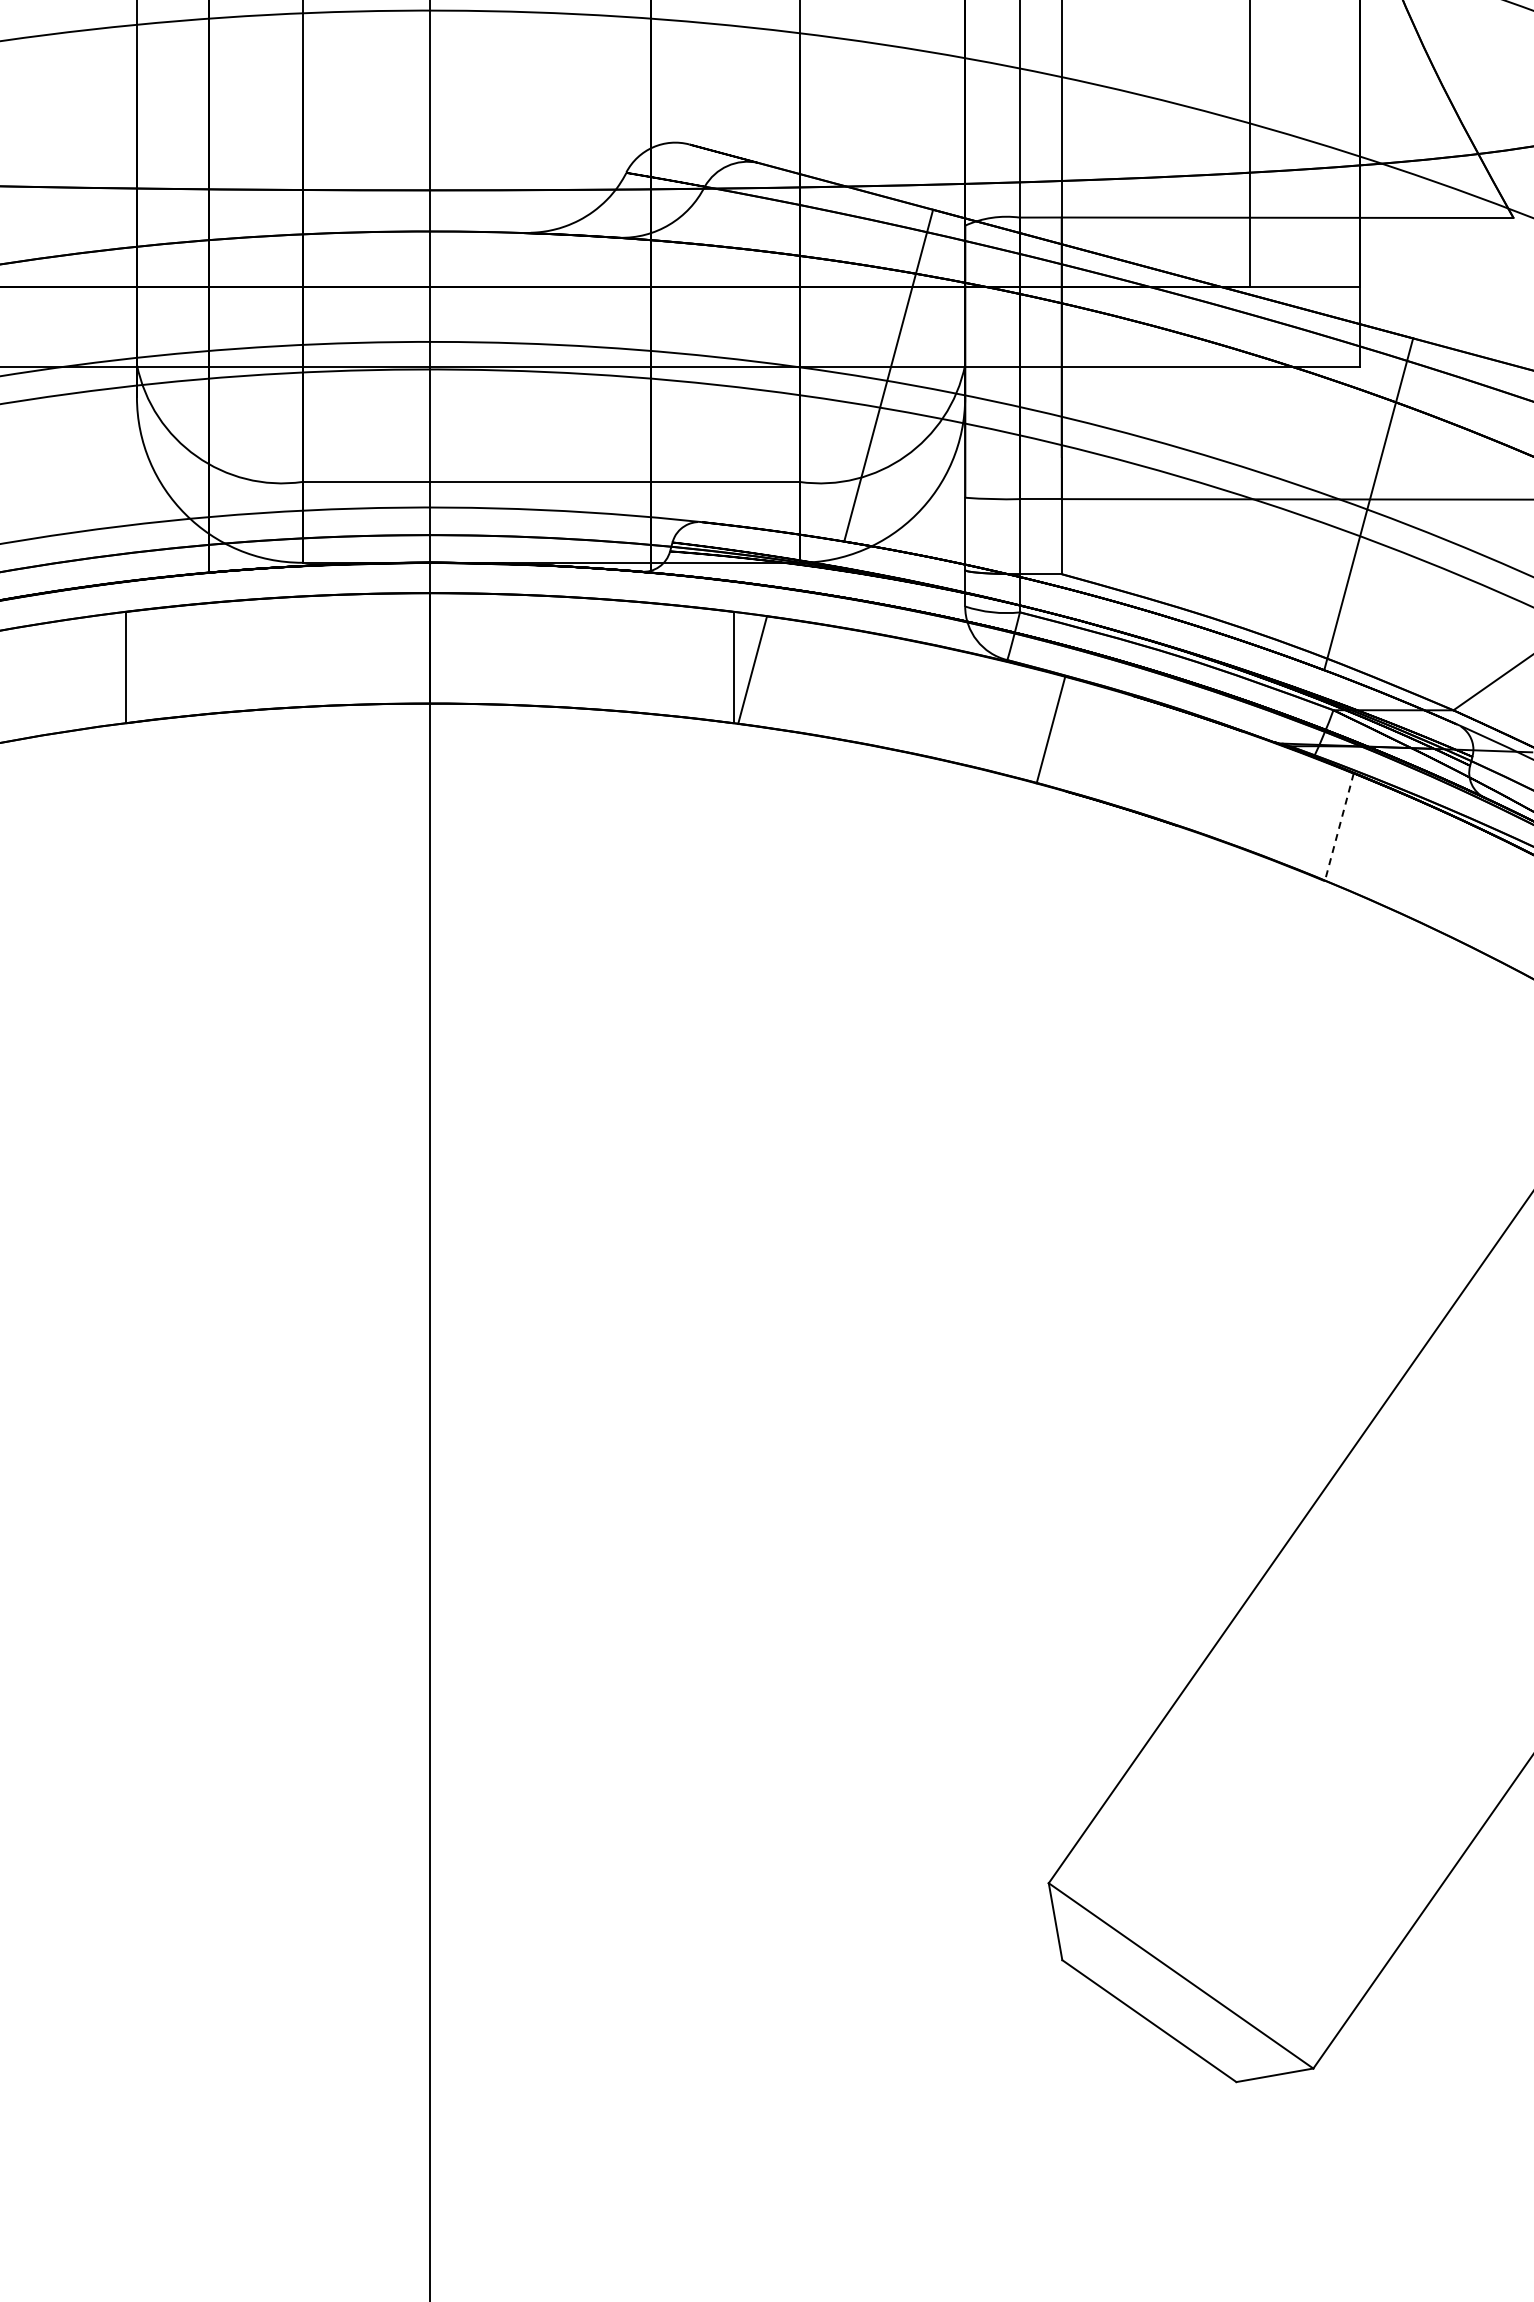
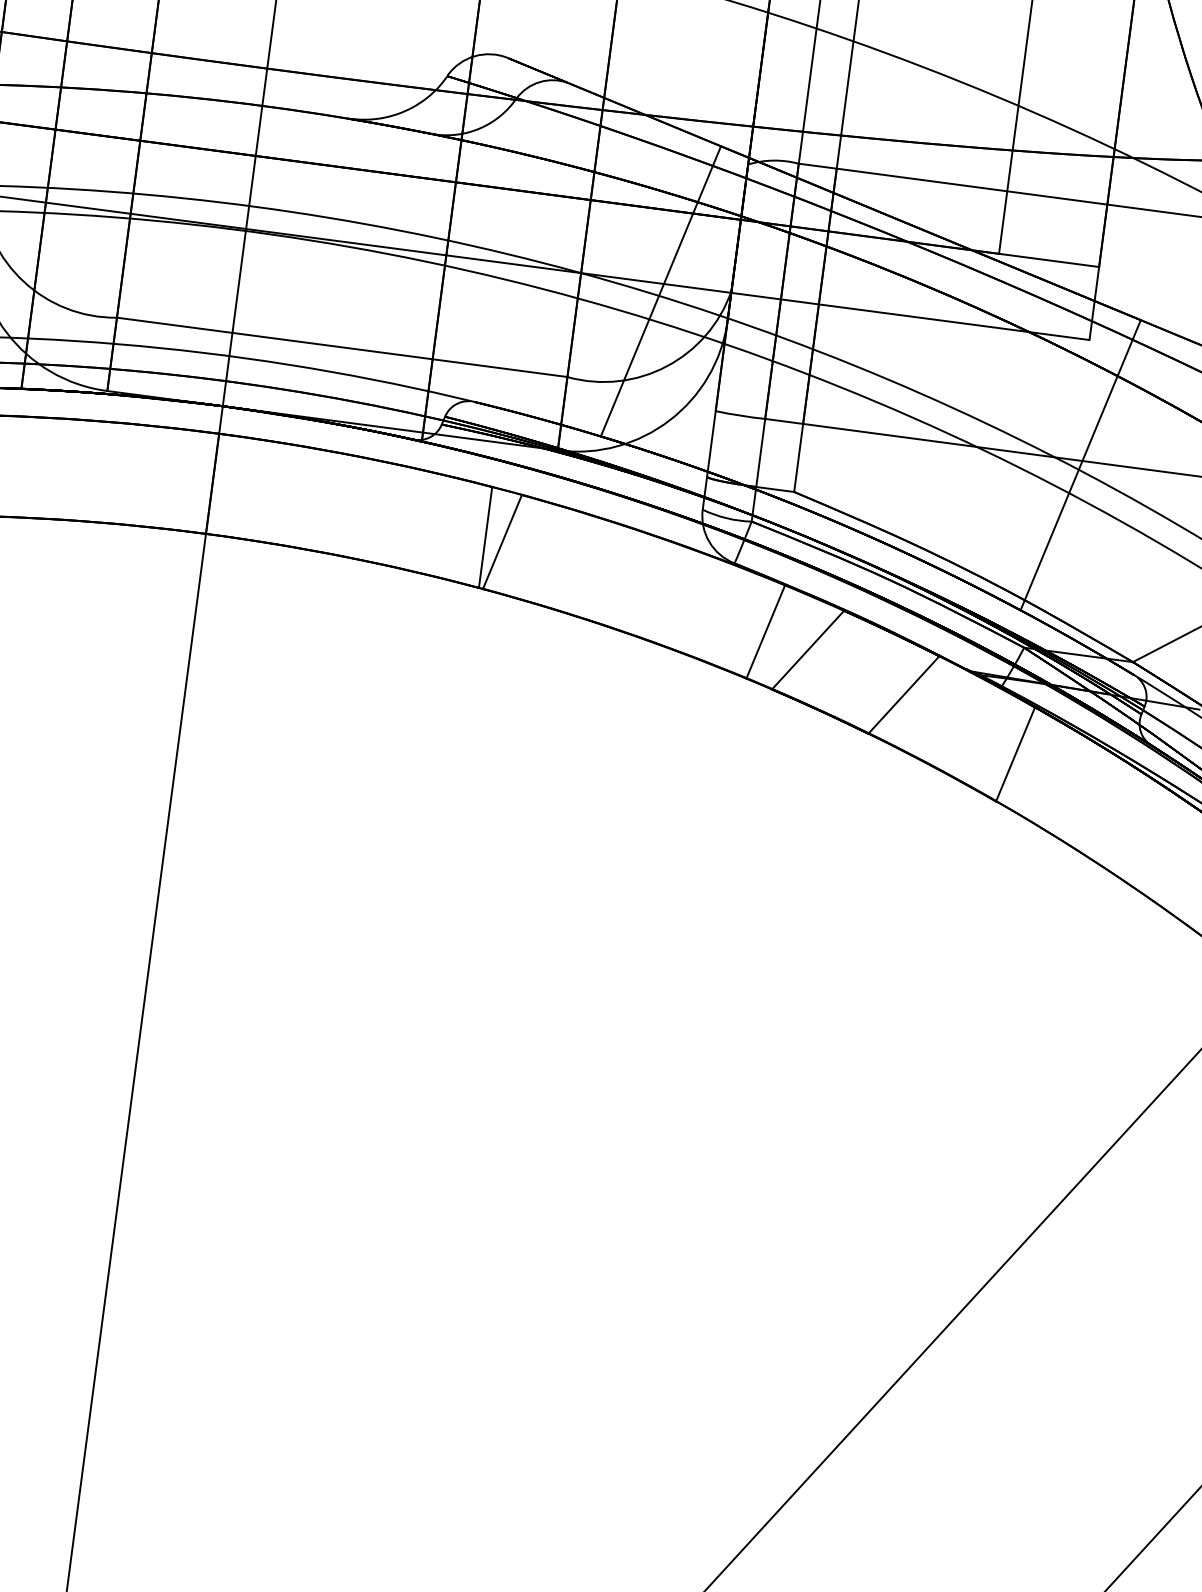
line: (1099, 743) -> (808, 649), added
line: (1209, 778) -> (903, 694), added
line: (1339, 827) -> (1015, 754), dashed -> solid

